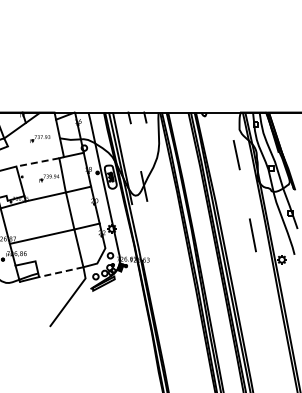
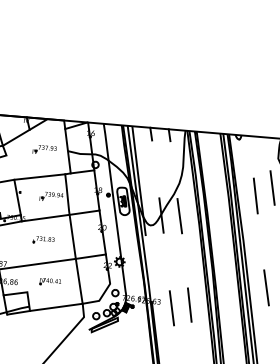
line: (37, 162) -> (39, 177), dashed -> solid
line: (222, 162) -> (255, 195), added
line: (159, 185) -> (179, 215), added
part: (45, 216) -> (43, 240), added
line: (238, 240) -> (266, 287), added
part: (53, 251) -> (49, 282), added
line: (174, 260) -> (189, 304), added
line: (159, 264) -> (171, 308), added
line: (61, 272) -> (56, 307), dashed -> solid

